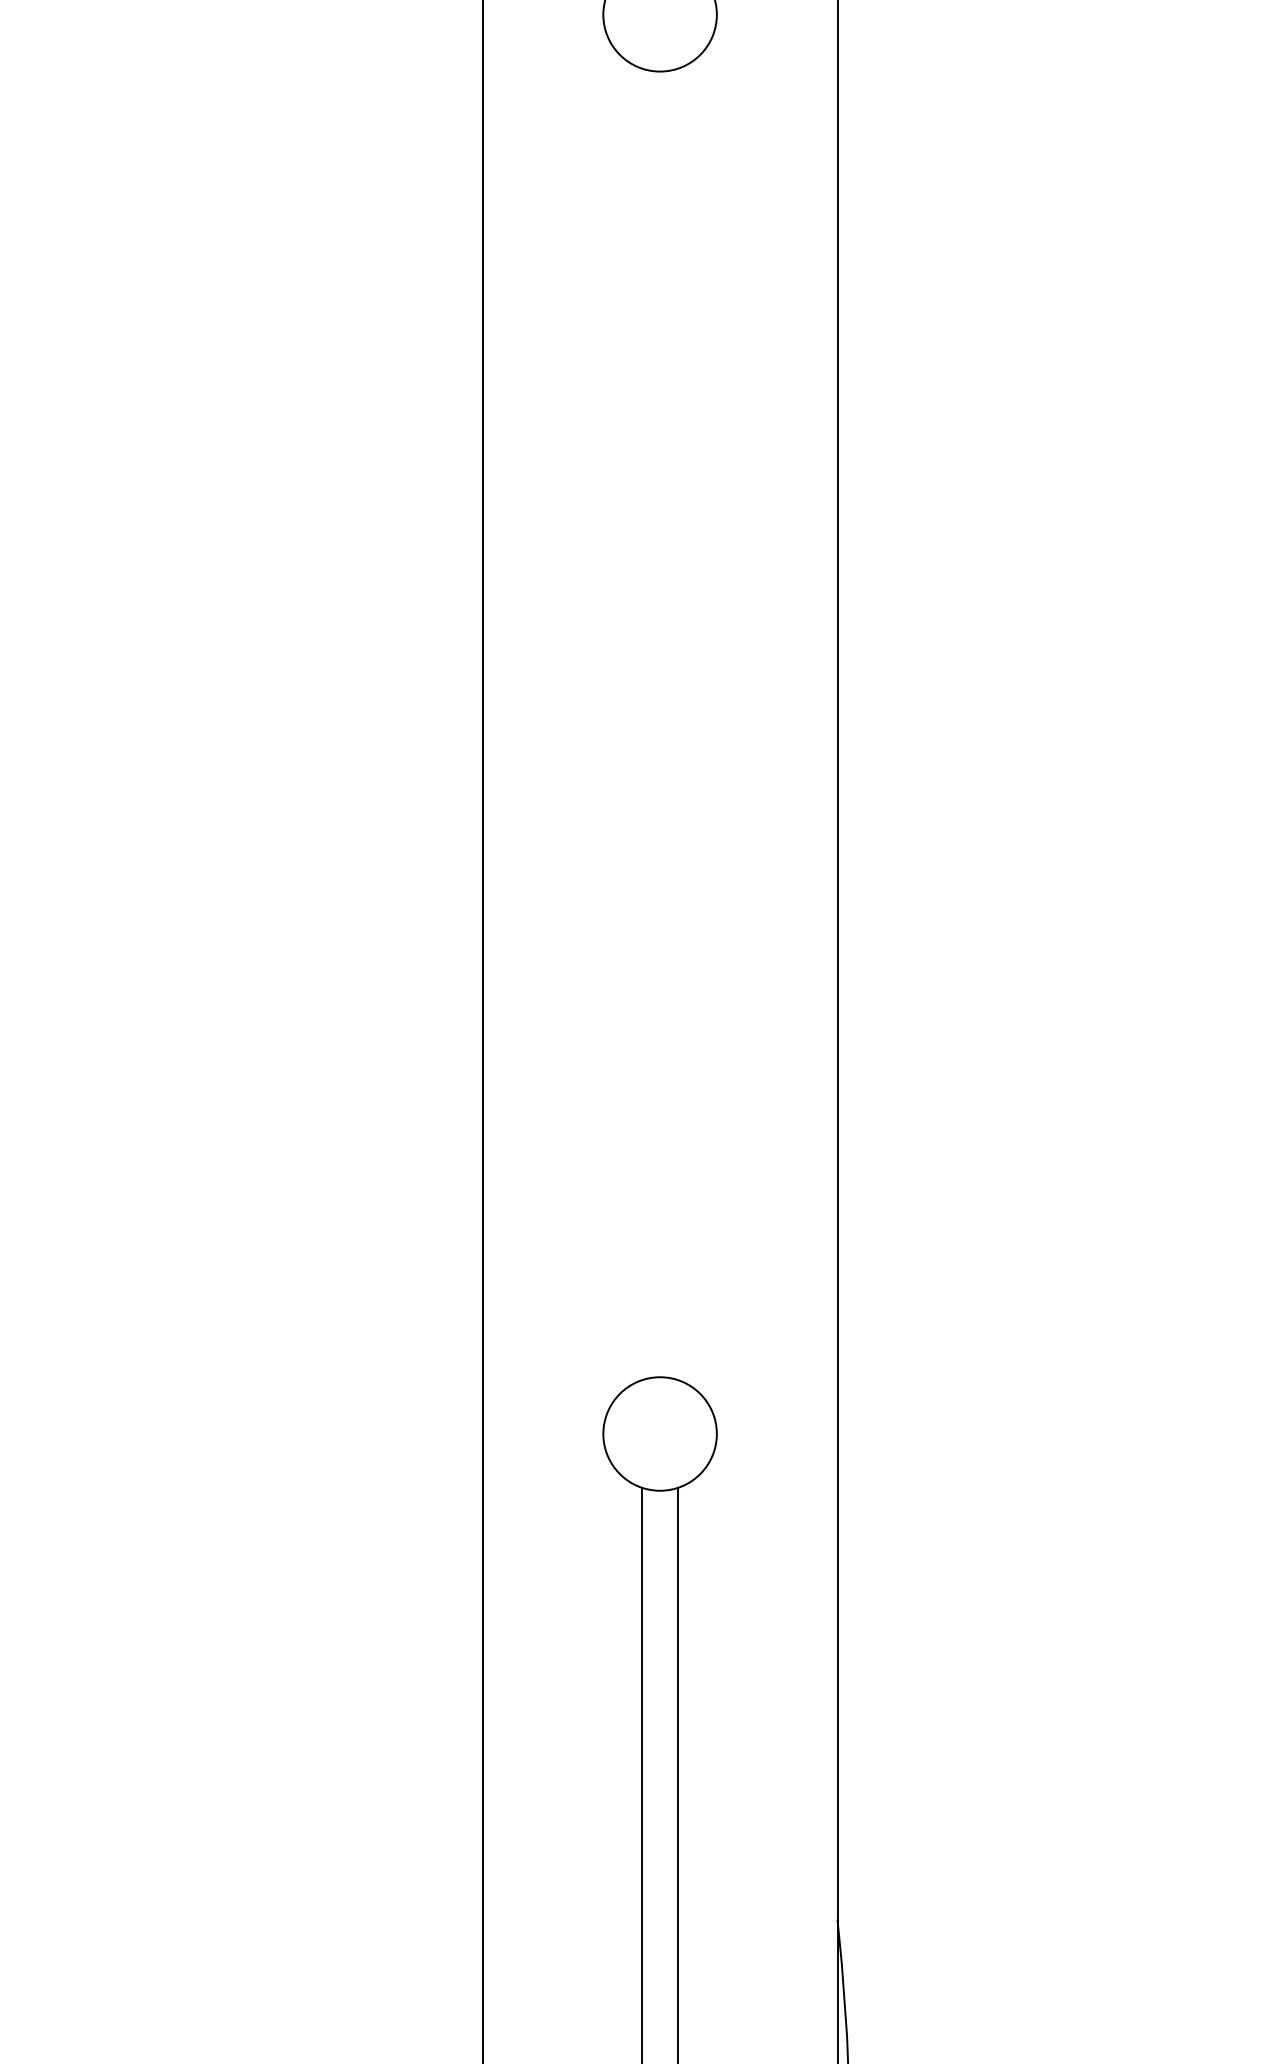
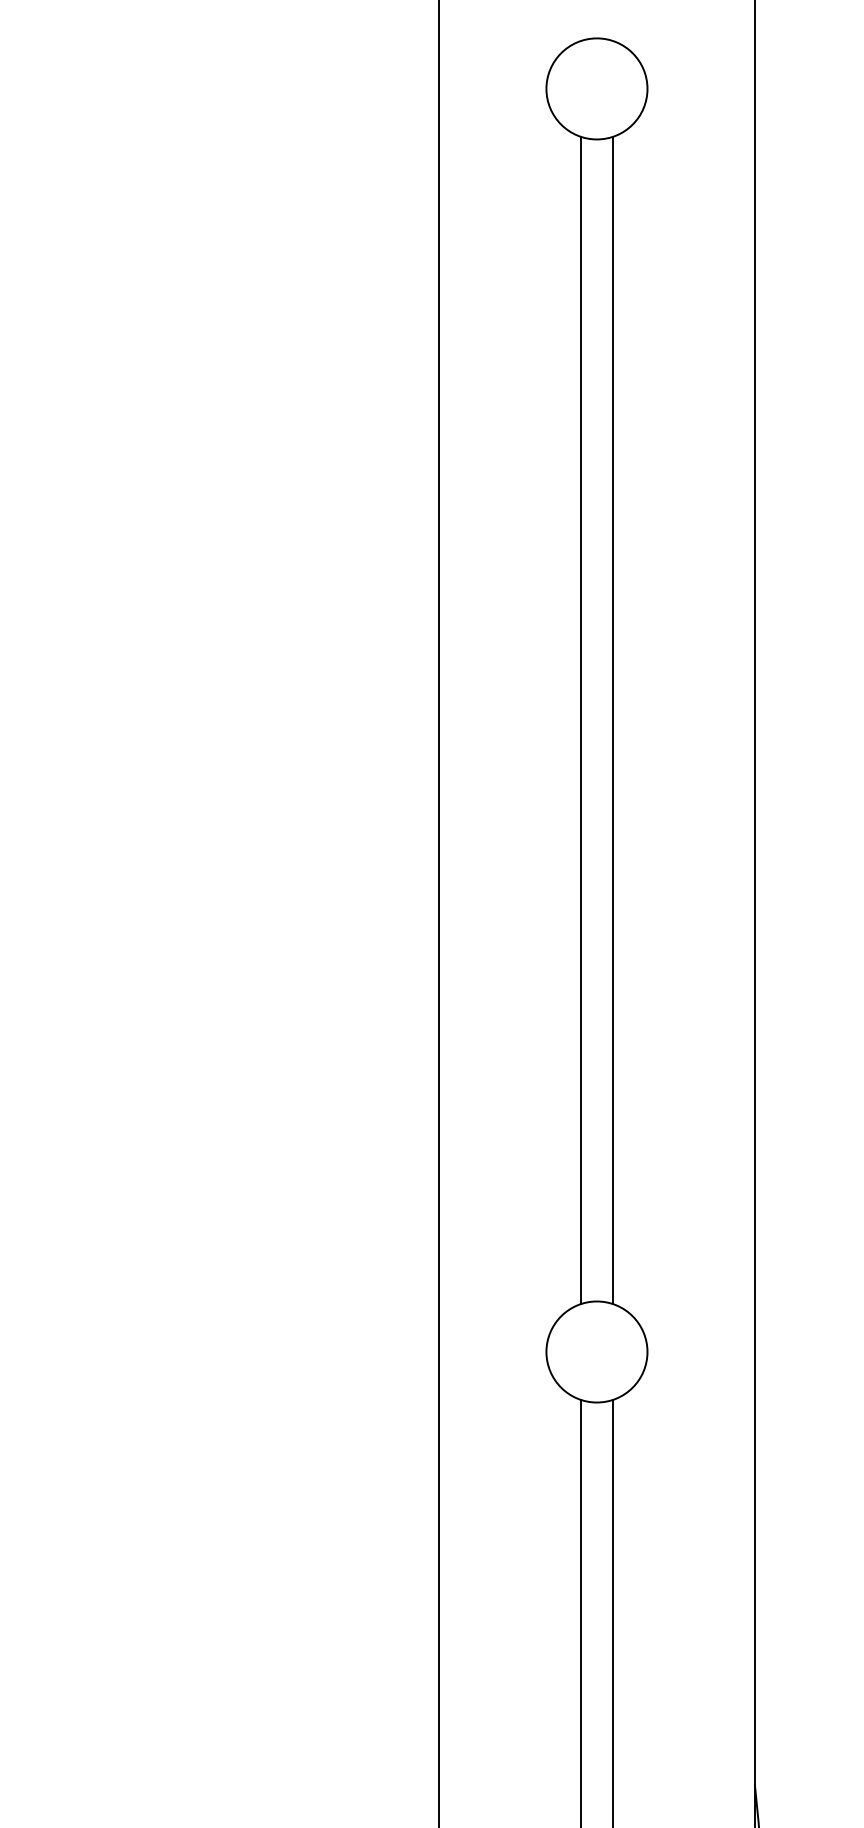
line: (642, 724) -> (581, 720), added
line: (677, 724) -> (612, 720), added

